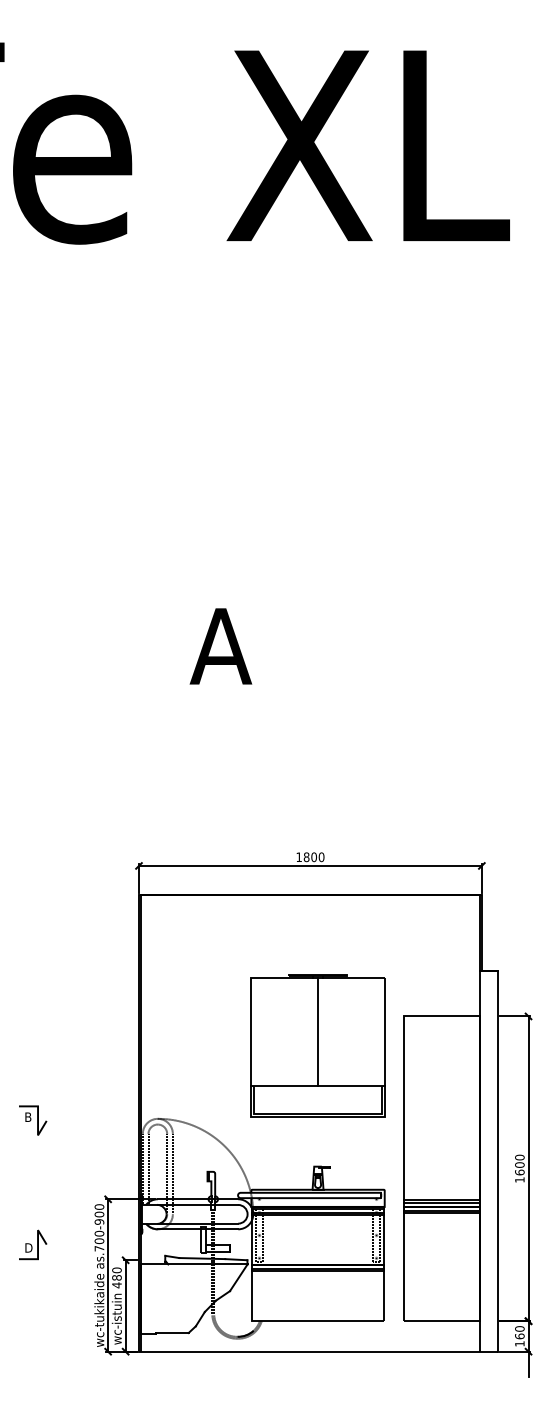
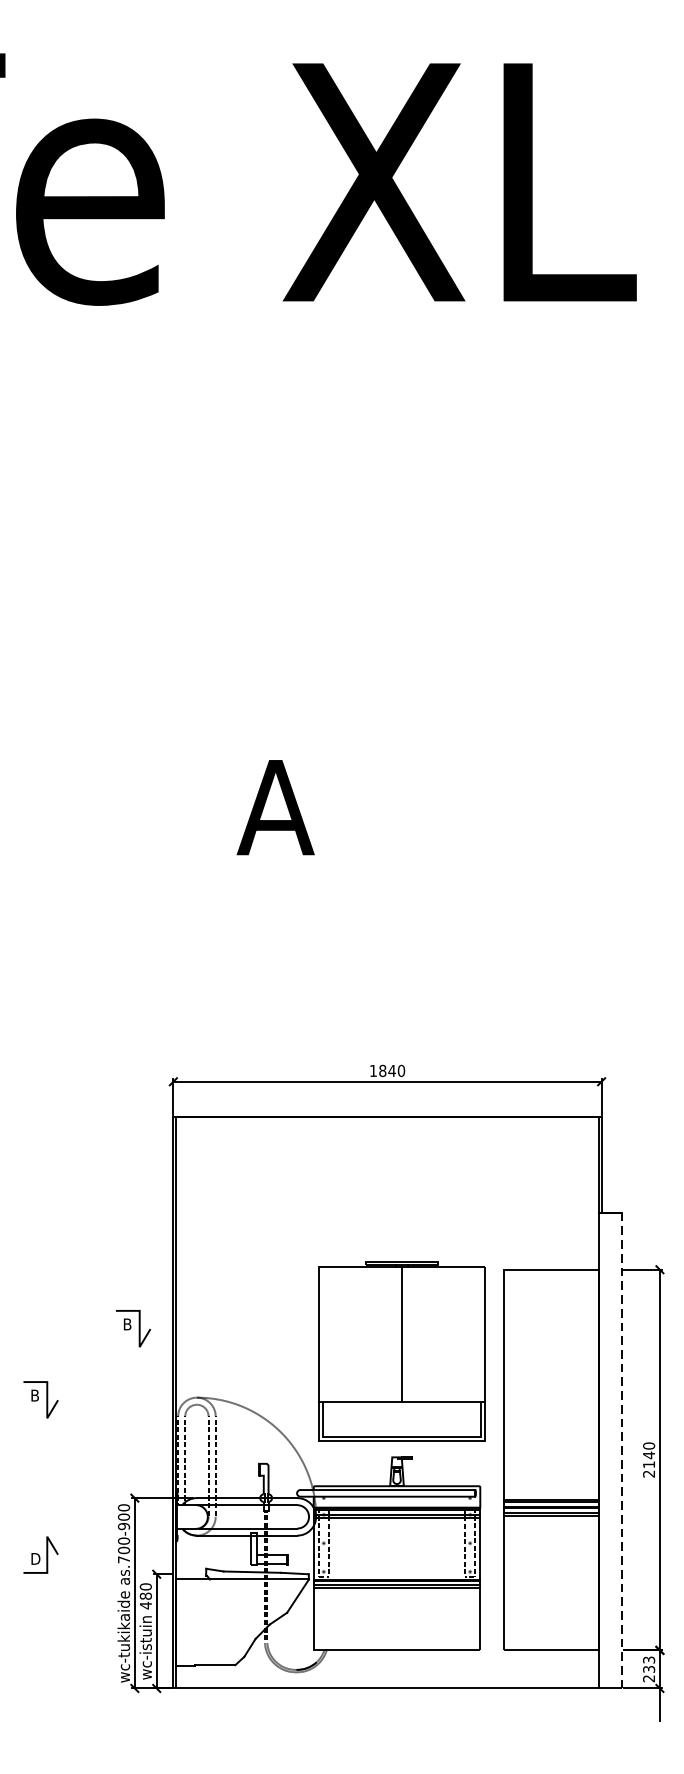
text: (314, 857) -> (392, 1071), 1800 -> 1840
part: (317, 1045) -> (401, 1351), moved
part: (107, 1063) -> (134, 1328), added
line: (498, 1160) -> (622, 1449), solid -> dashed
text: (519, 1172) -> (648, 1464), 1600 -> 2140
text: (519, 1336) -> (648, 1669), 160 -> 233

